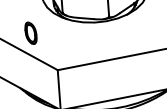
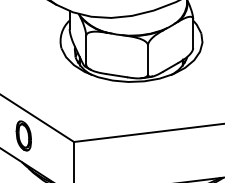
part: (30, 32) -> (23, 135), moved

